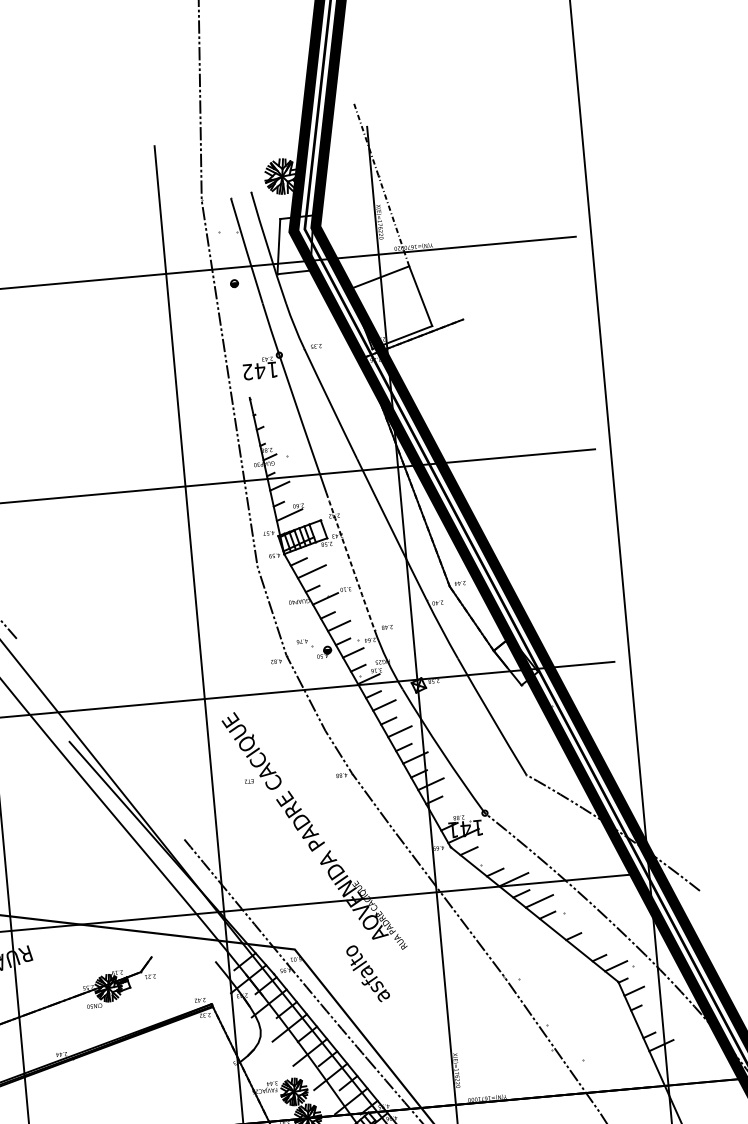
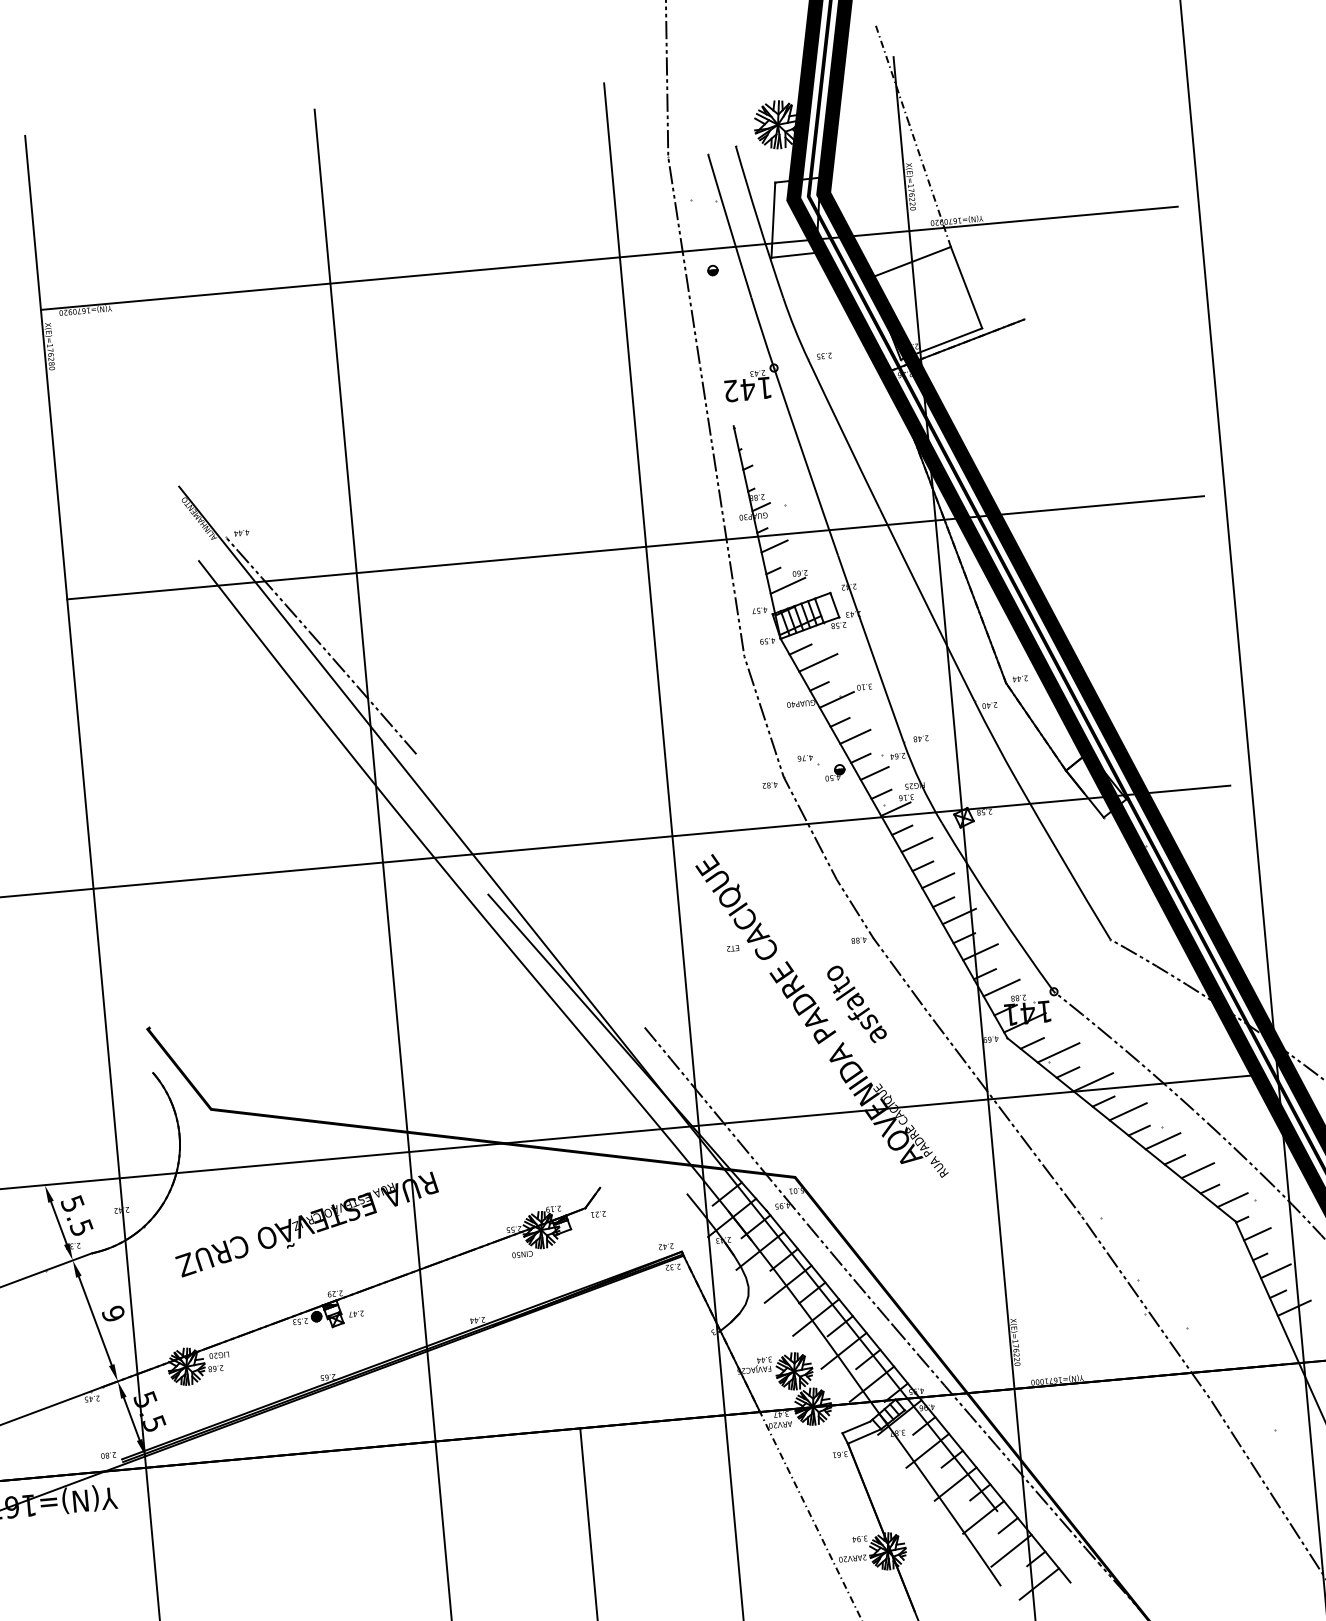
arc: (350, 561) -> (870, 648), dashed -> solid
line: (446, 810) -> (1001, 987), added
line: (488, 857) -> (1058, 1052), added
line: (564, 923) -> (1162, 1141), added
line: (590, 944) -> (1197, 1170), added
text: (367, 973) -> (856, 1004), moved
line: (647, 1018) -> (1275, 1271), added

